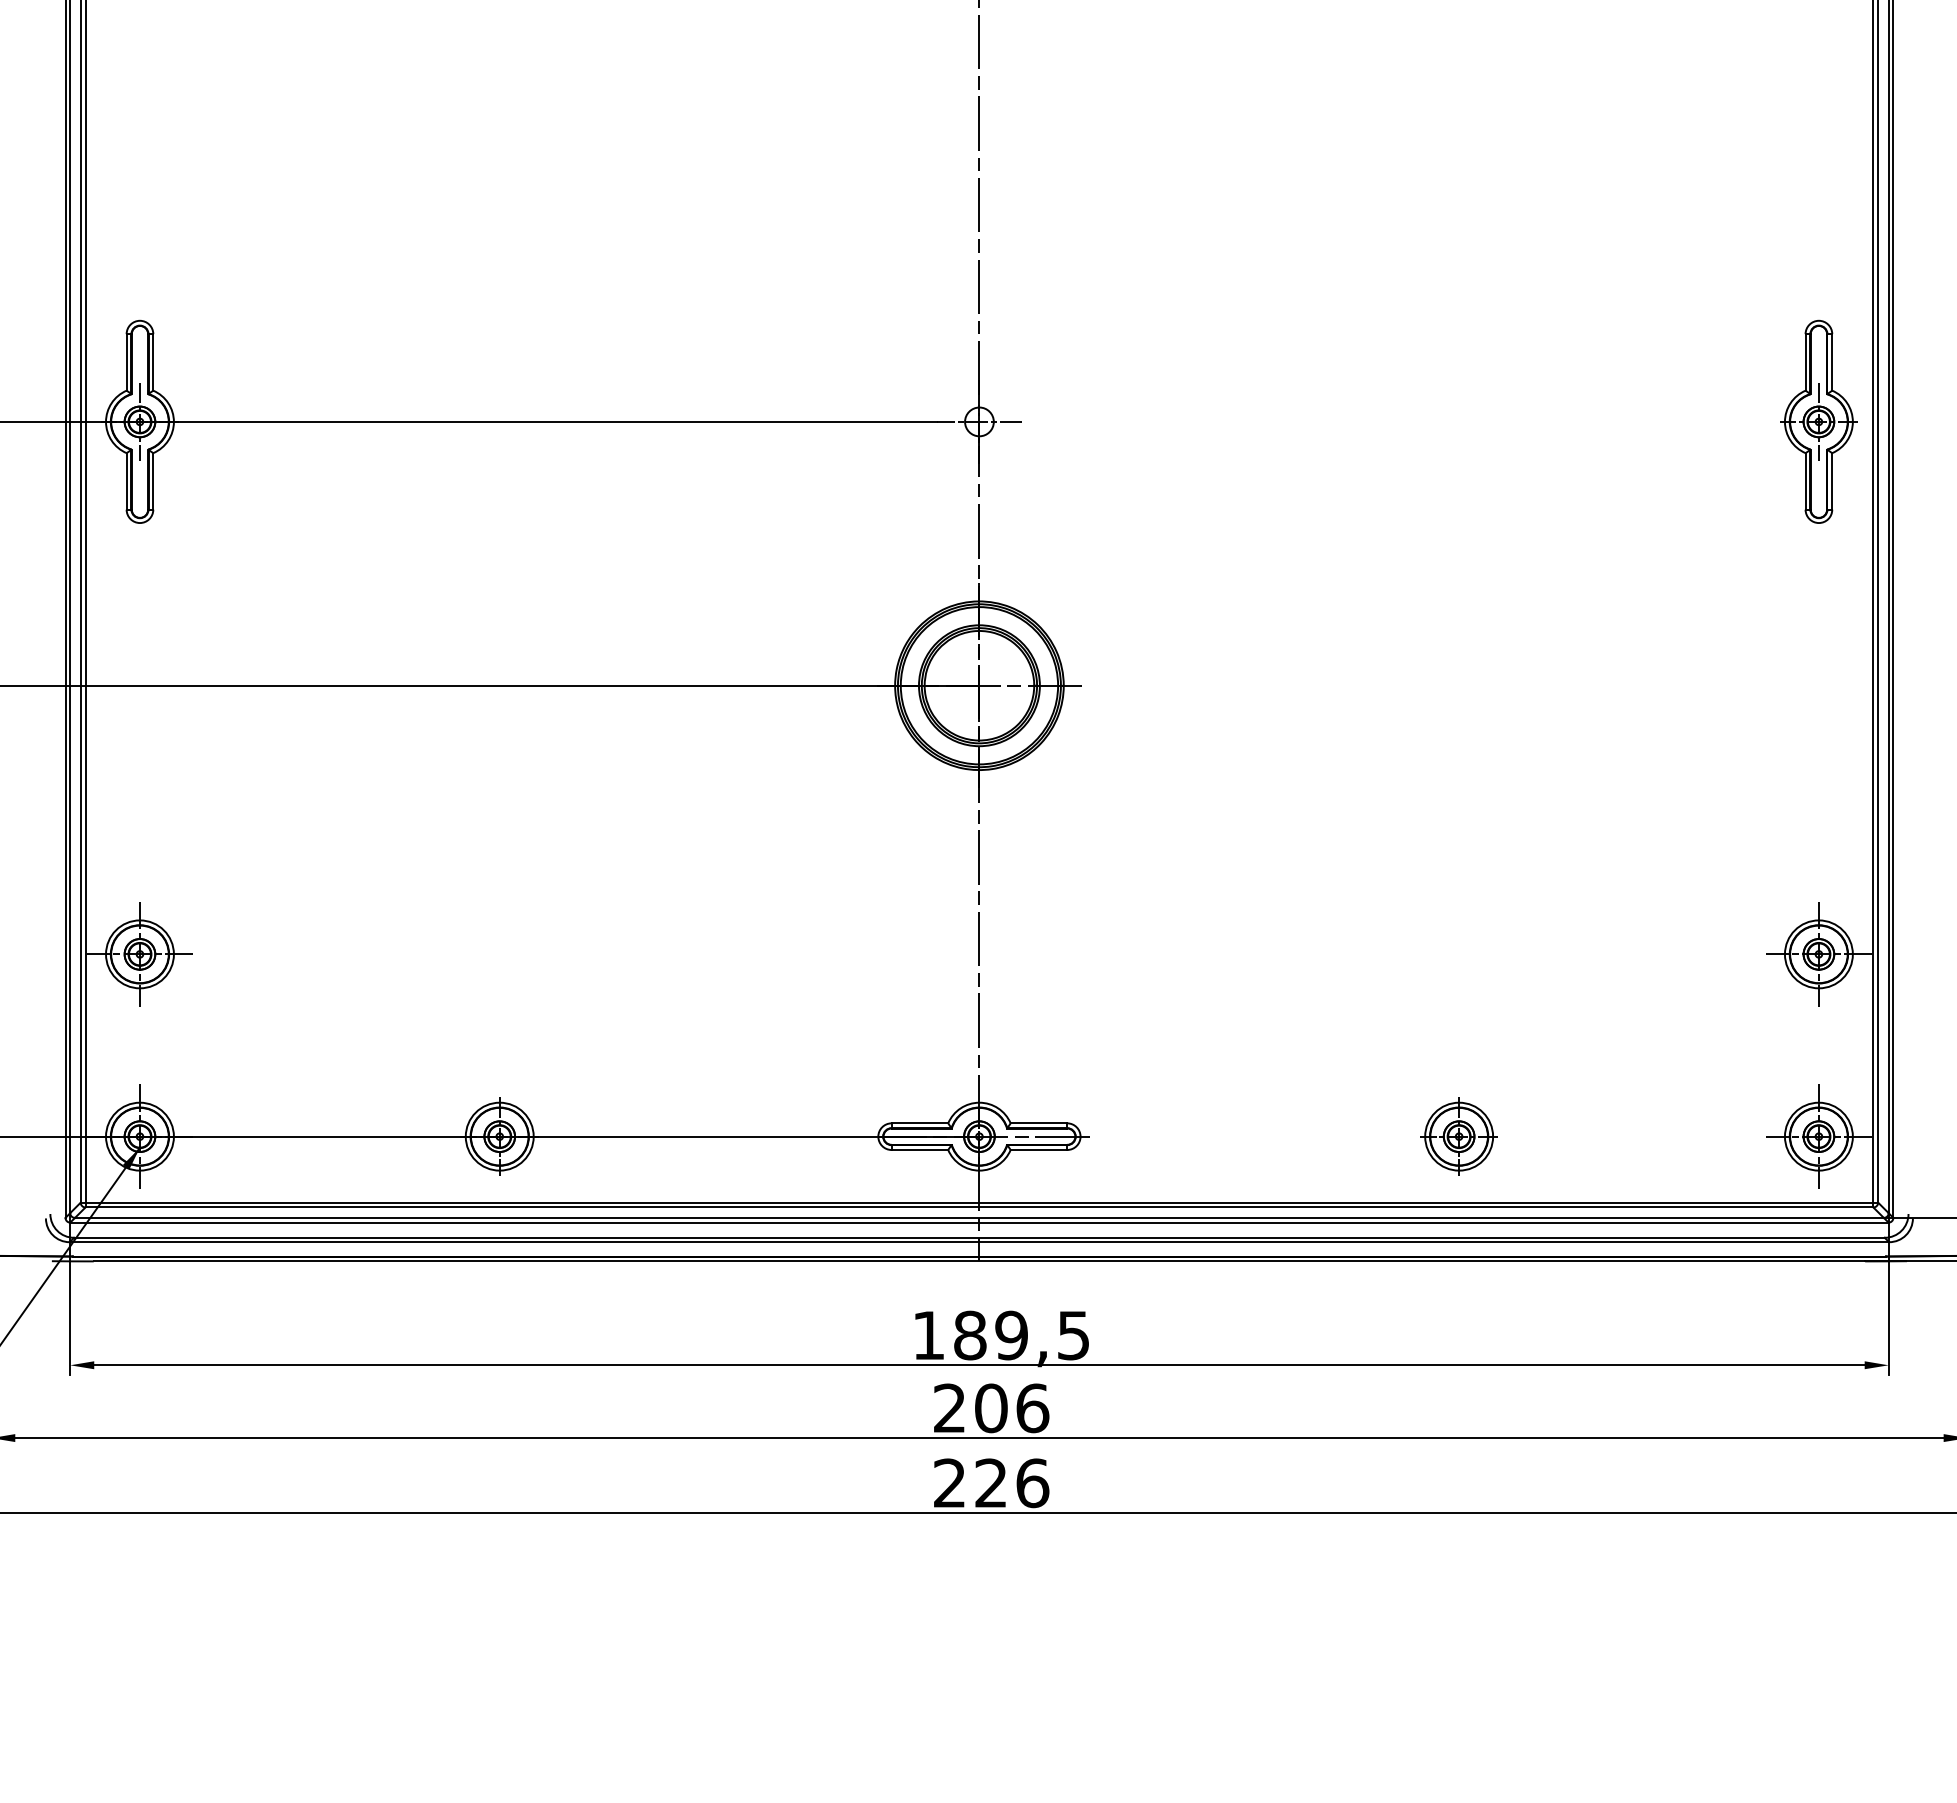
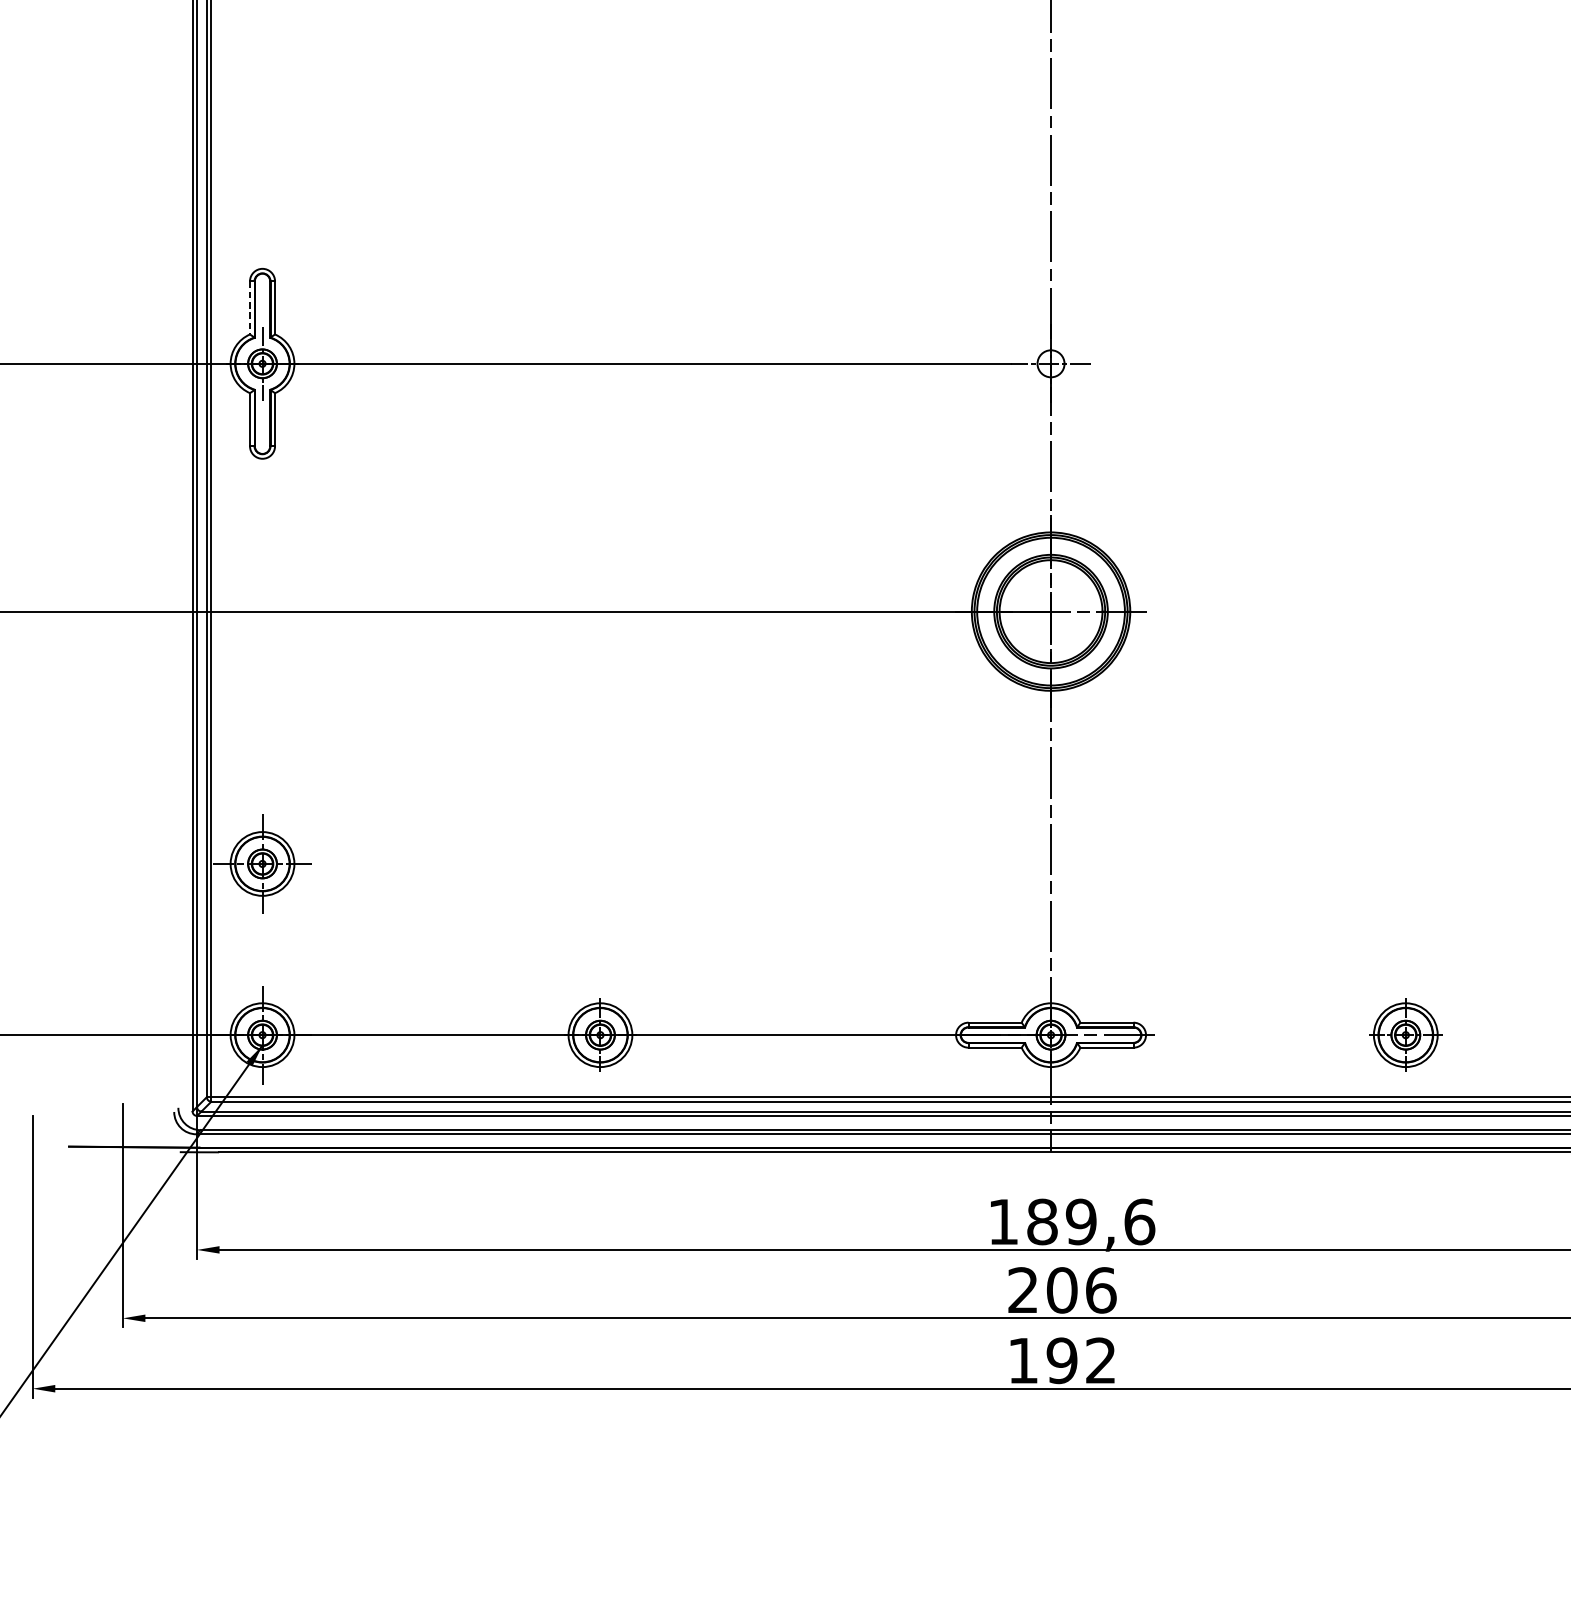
line: (126, 362) -> (249, 308), solid -> dashed
part: (1458, 1136) -> (1405, 1035), moved
text: (1073, 1335) -> (1139, 1221), 189,5 -> 189,6
text: (991, 1483) -> (1062, 1360), 226 -> 192

